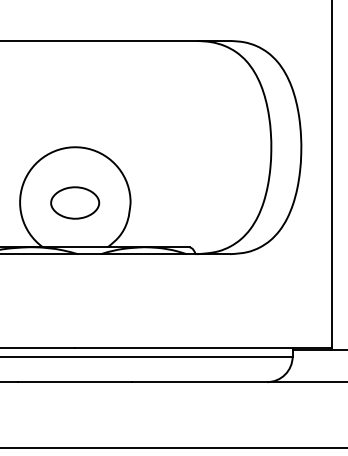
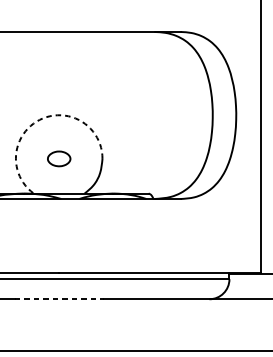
arc: (50, 153) -> (39, 120), solid -> dashed
part: (75, 202) -> (59, 158), size x0.6
line: (75, 382) -> (59, 299), solid -> dashed

